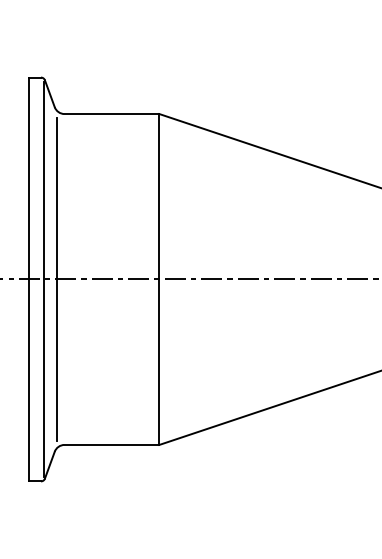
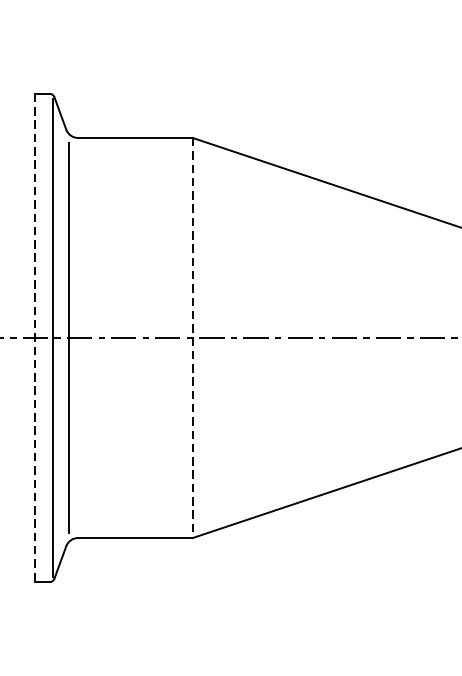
line: (29, 279) -> (35, 338), solid -> dashed
line: (159, 279) -> (192, 338), solid -> dashed

